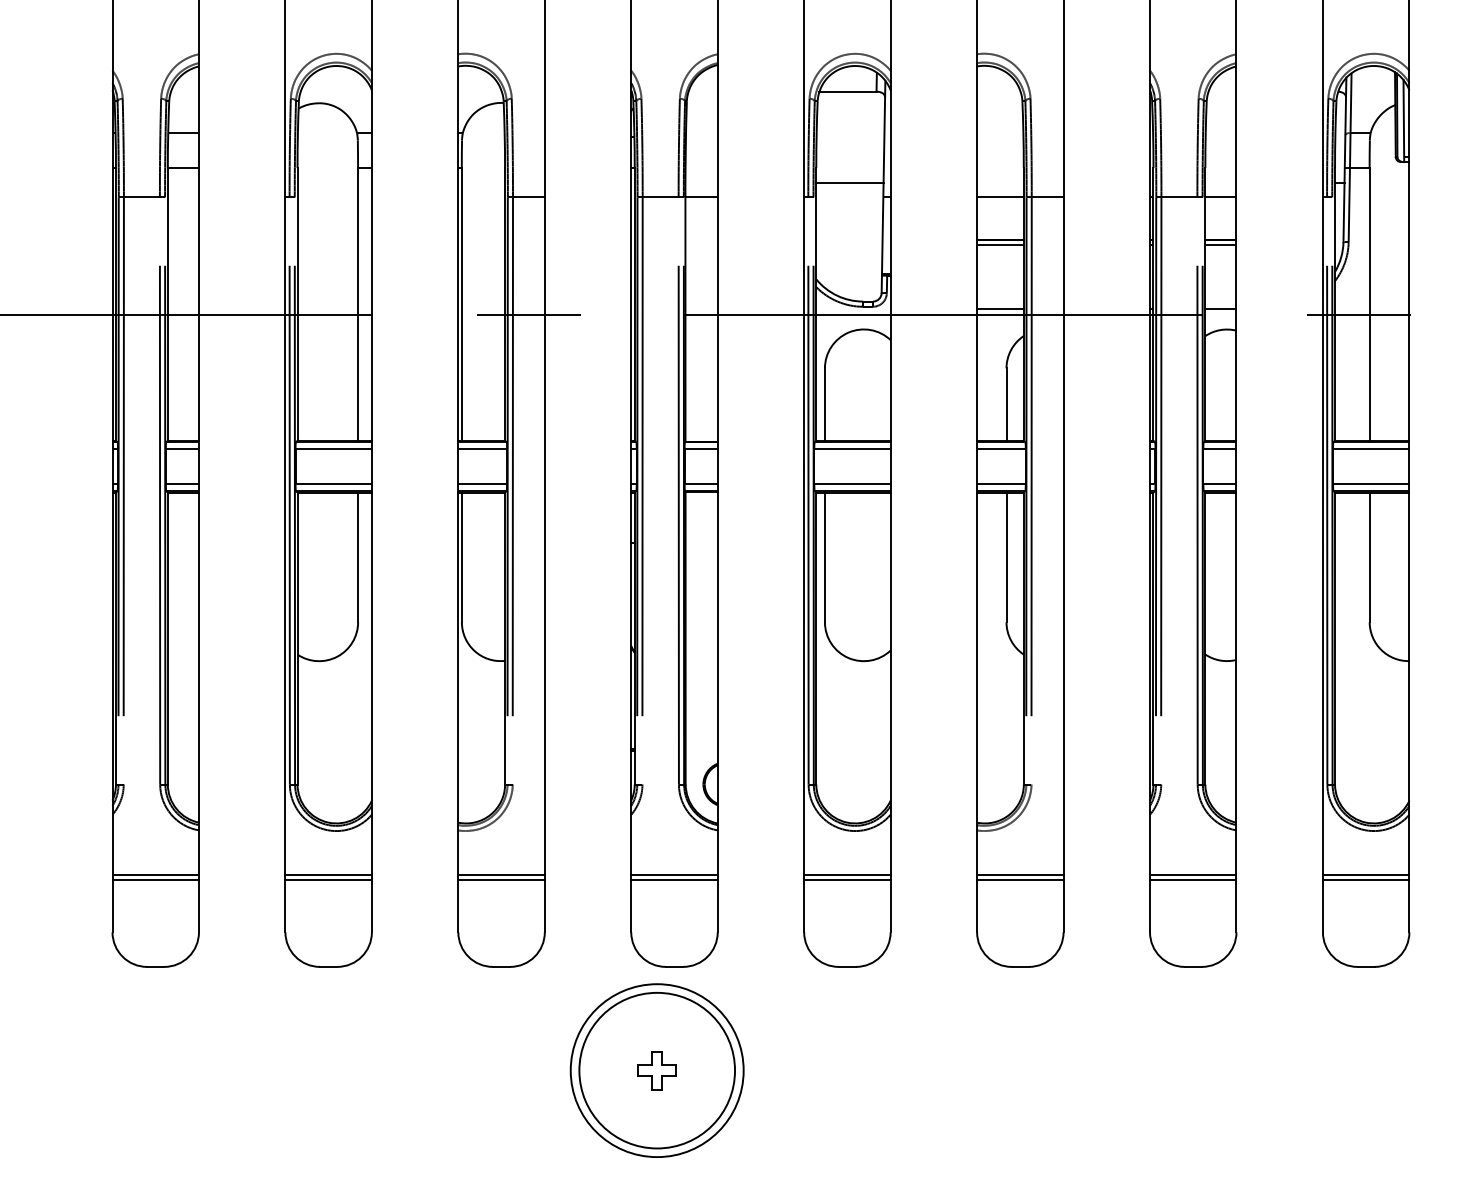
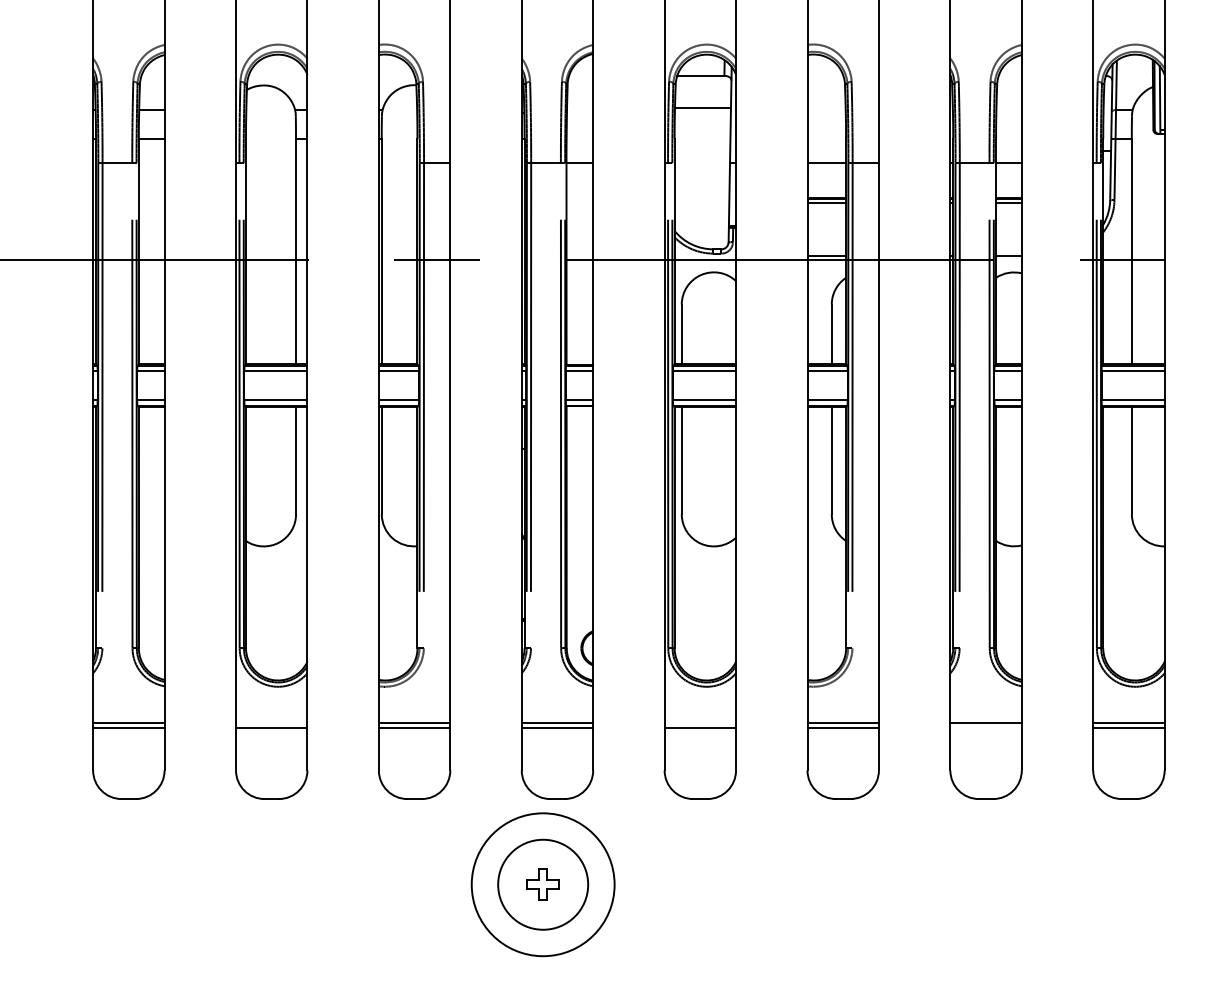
line: (850, 183) -> (702, 108), moved
line: (328, 875) -> (271, 723), removed
line: (847, 875) -> (700, 723), removed
line: (1192, 880) -> (985, 727), removed
circle: (656, 1070) -> (542, 884), size x0.7

